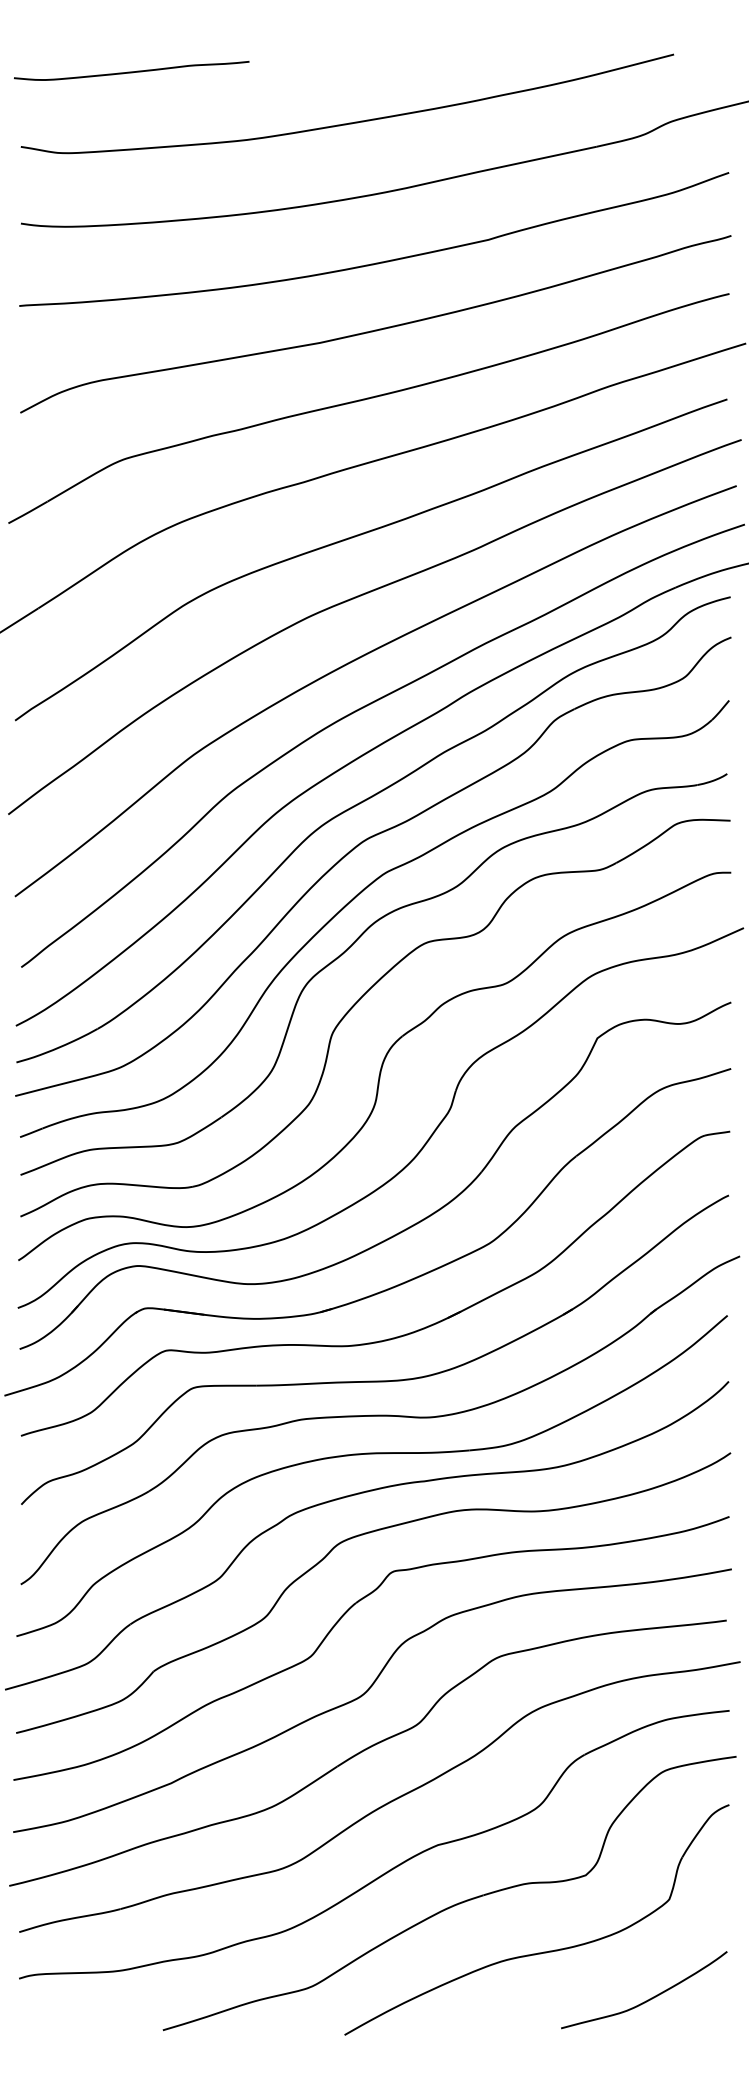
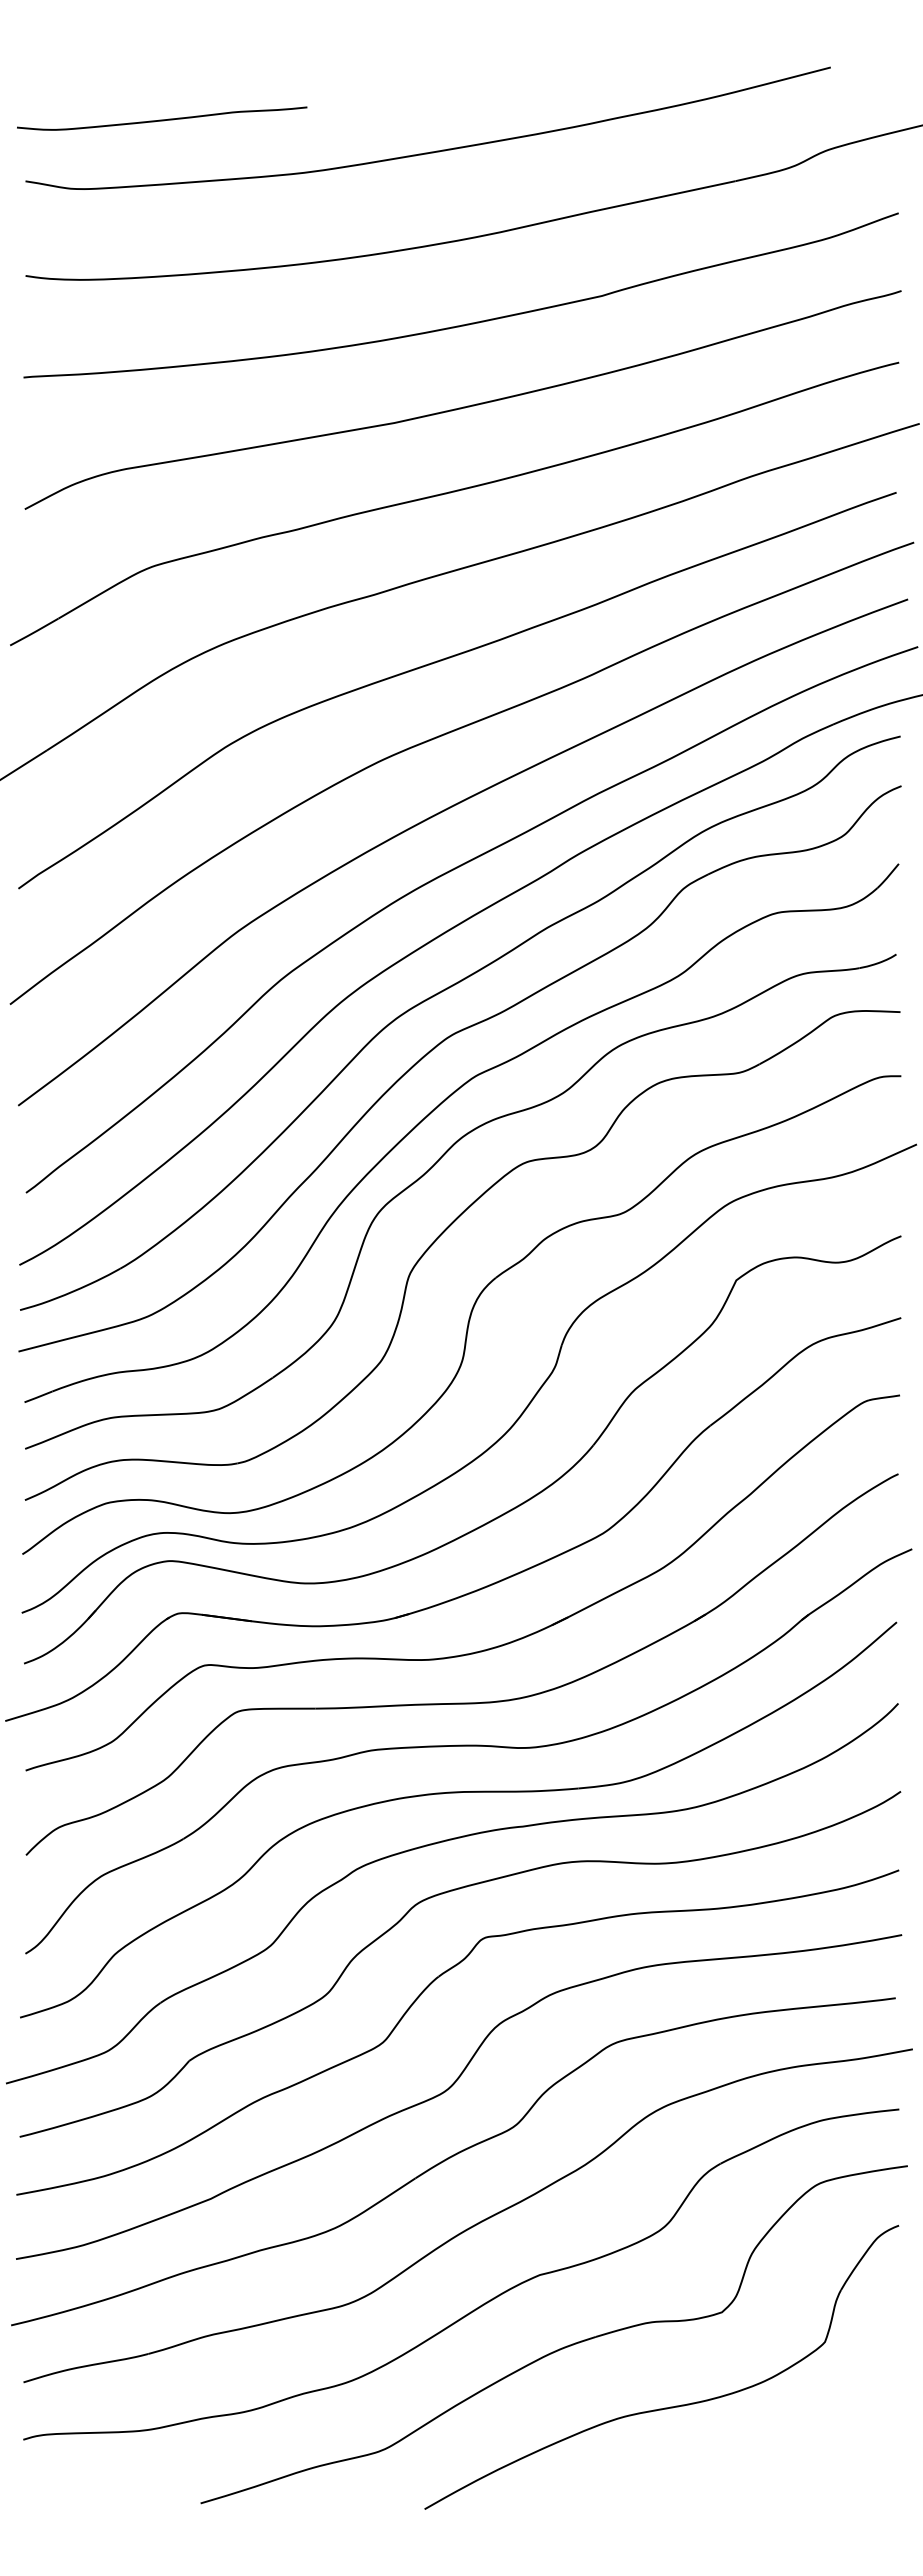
curve: (131, 71) -> (162, 119), moved
curve: (647, 1999) -> (798, 2465), removed

